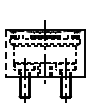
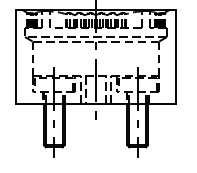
line: (5, 53) -> (15, 57), dashed -> solid

